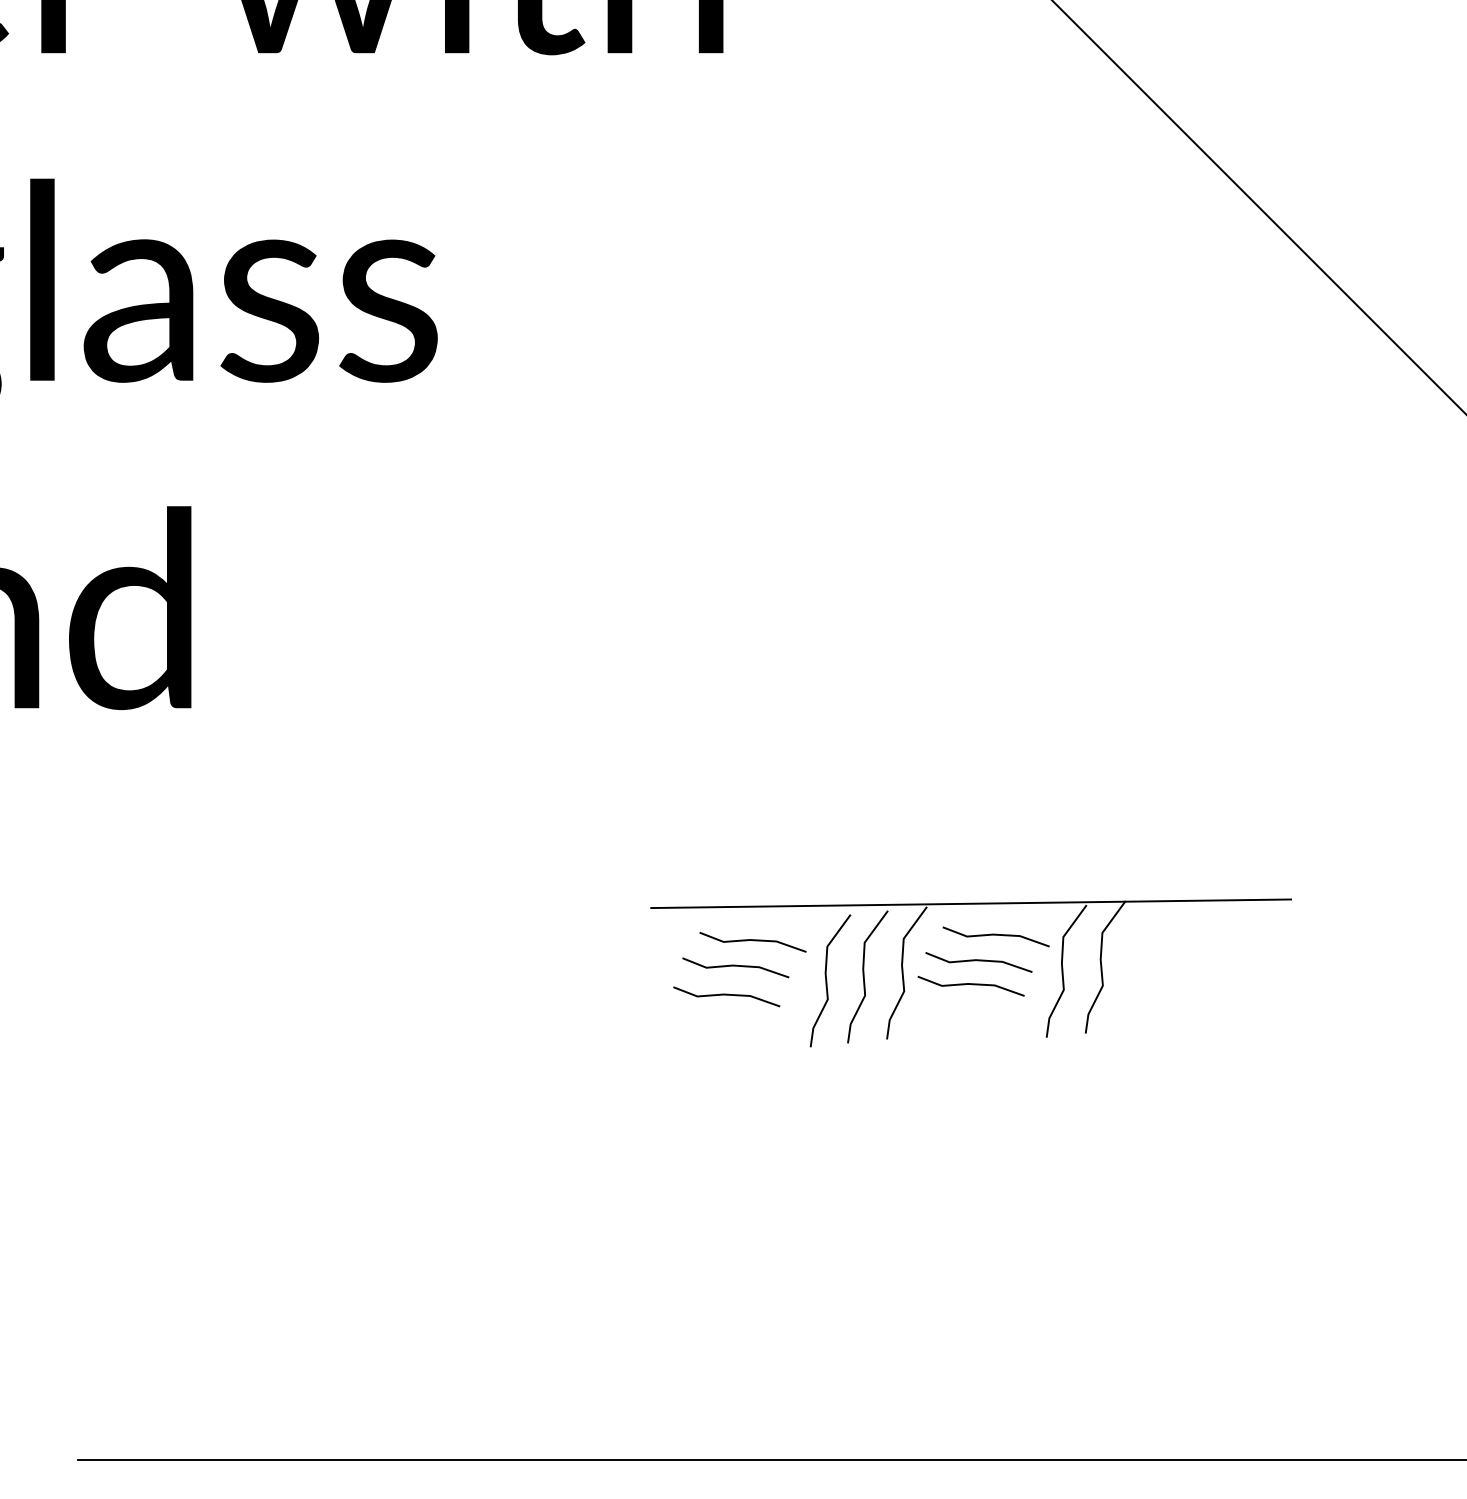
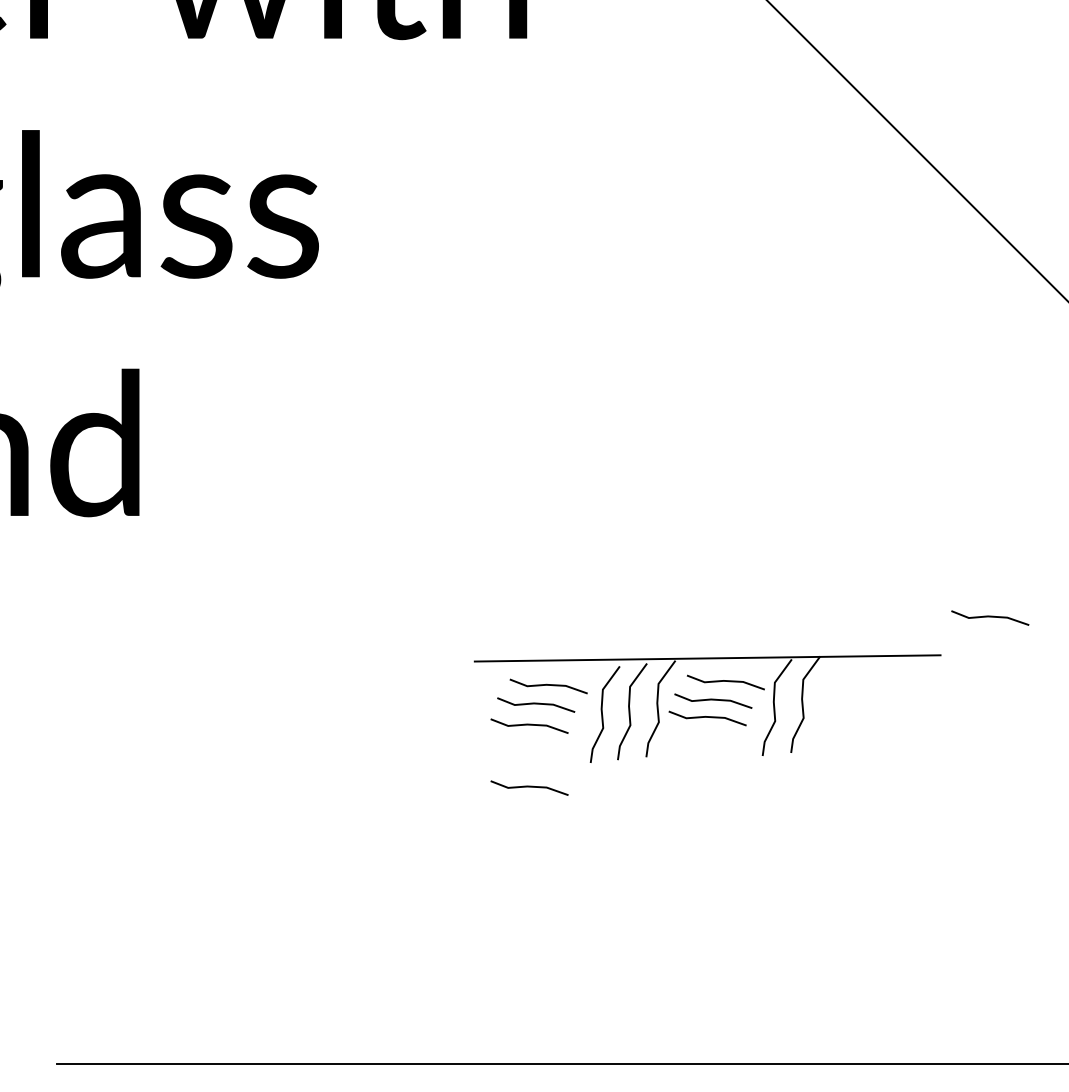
line: (1358, 847) -> (989, 617), added
line: (726, 1080) -> (529, 787), added

